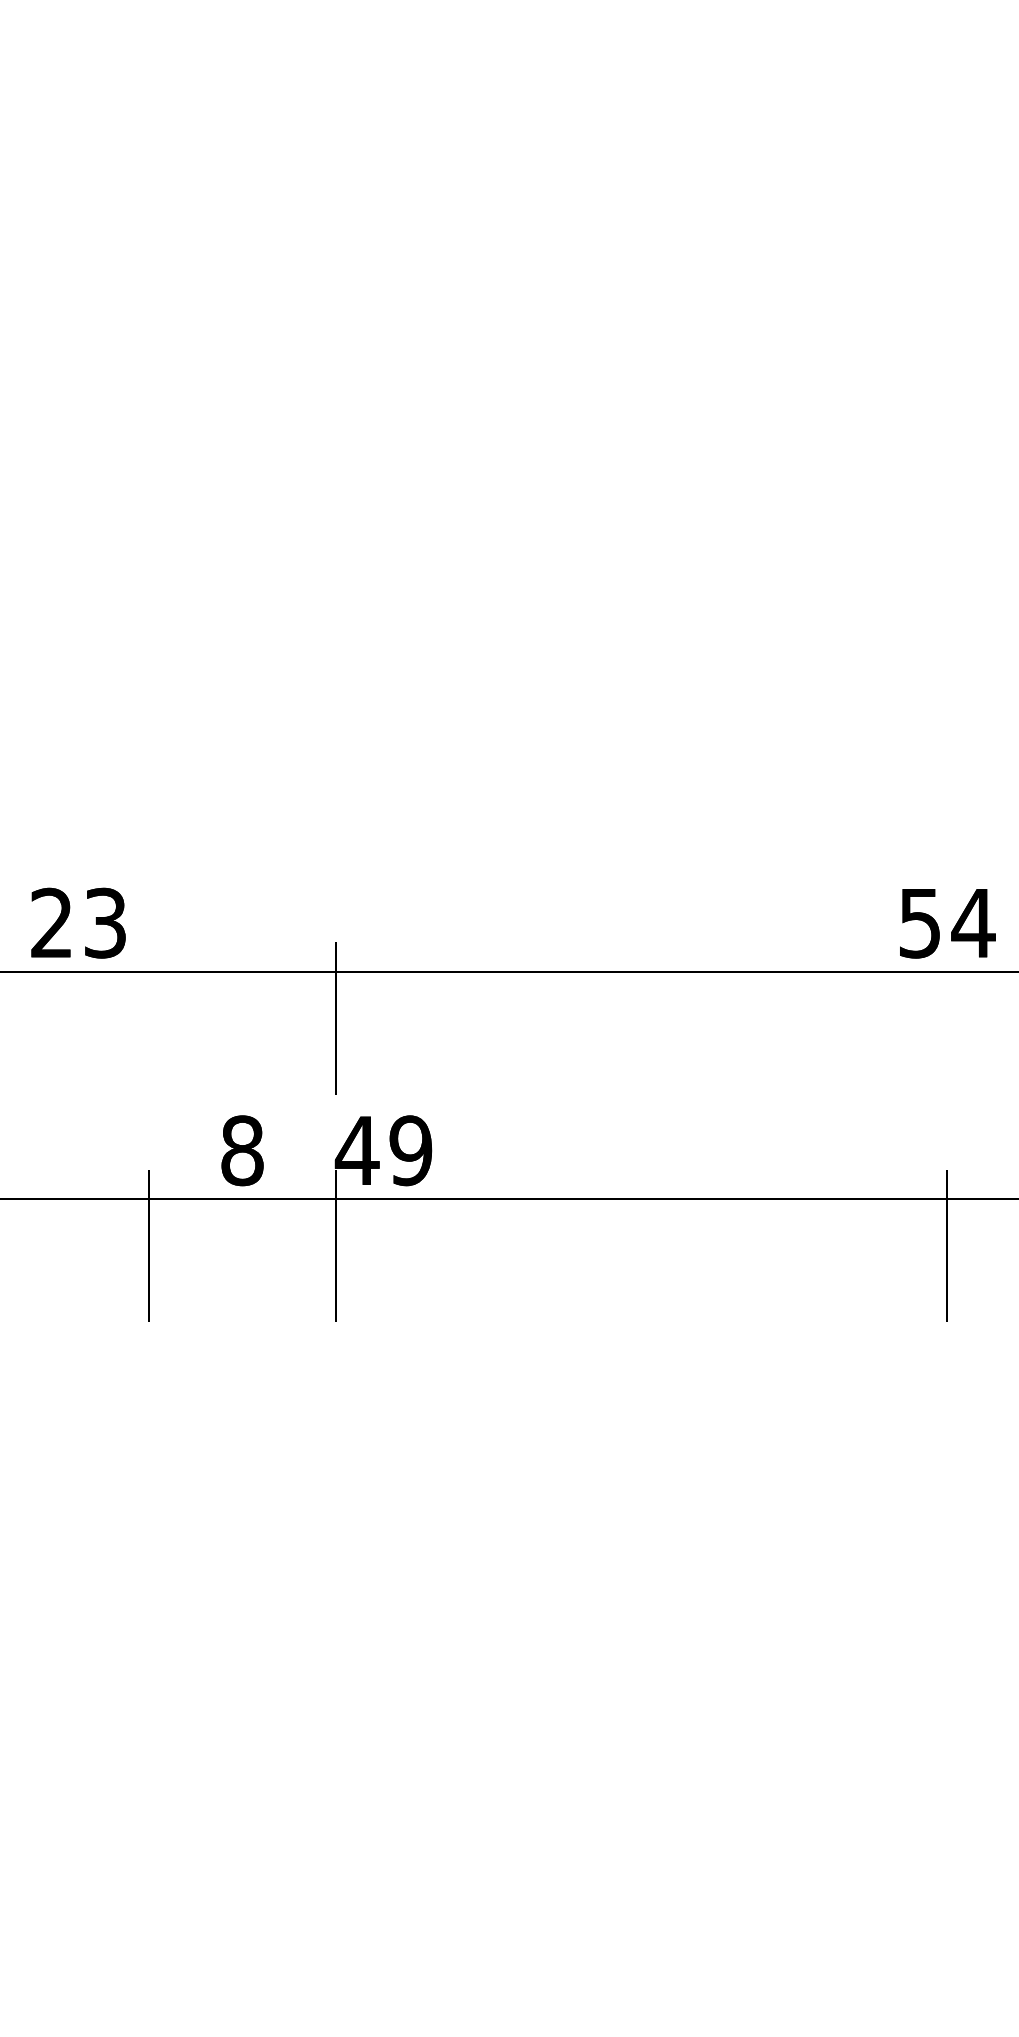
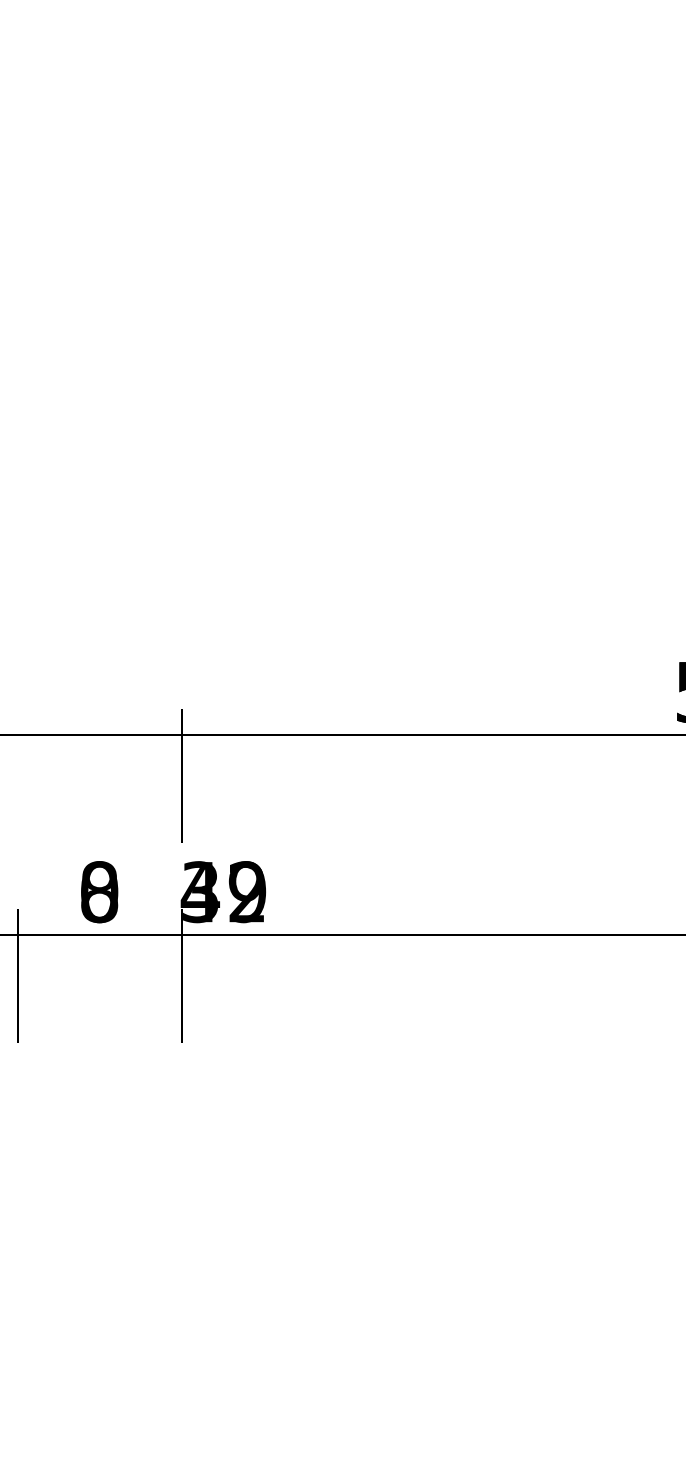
text: (242, 1150) -> (99, 891), 8 -> 0
text: (383, 1150) -> (223, 891), 49 -> 32

